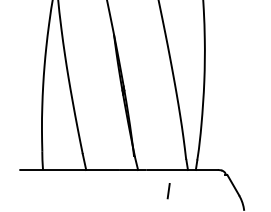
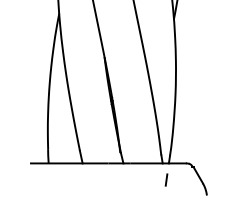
line: (168, 190) -> (166, 179), moved

